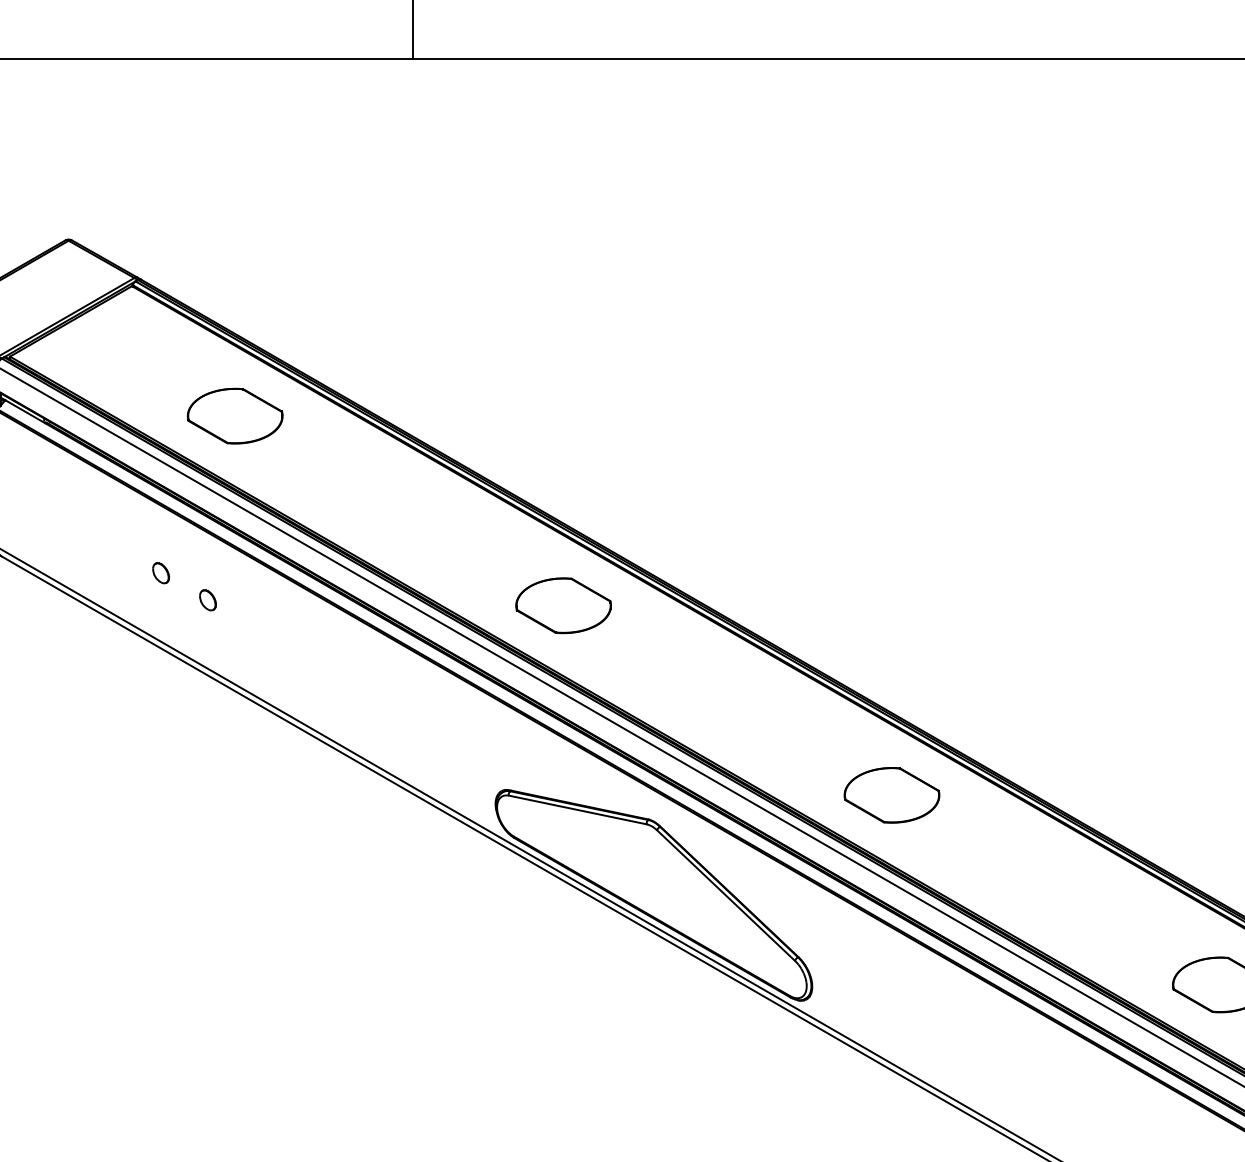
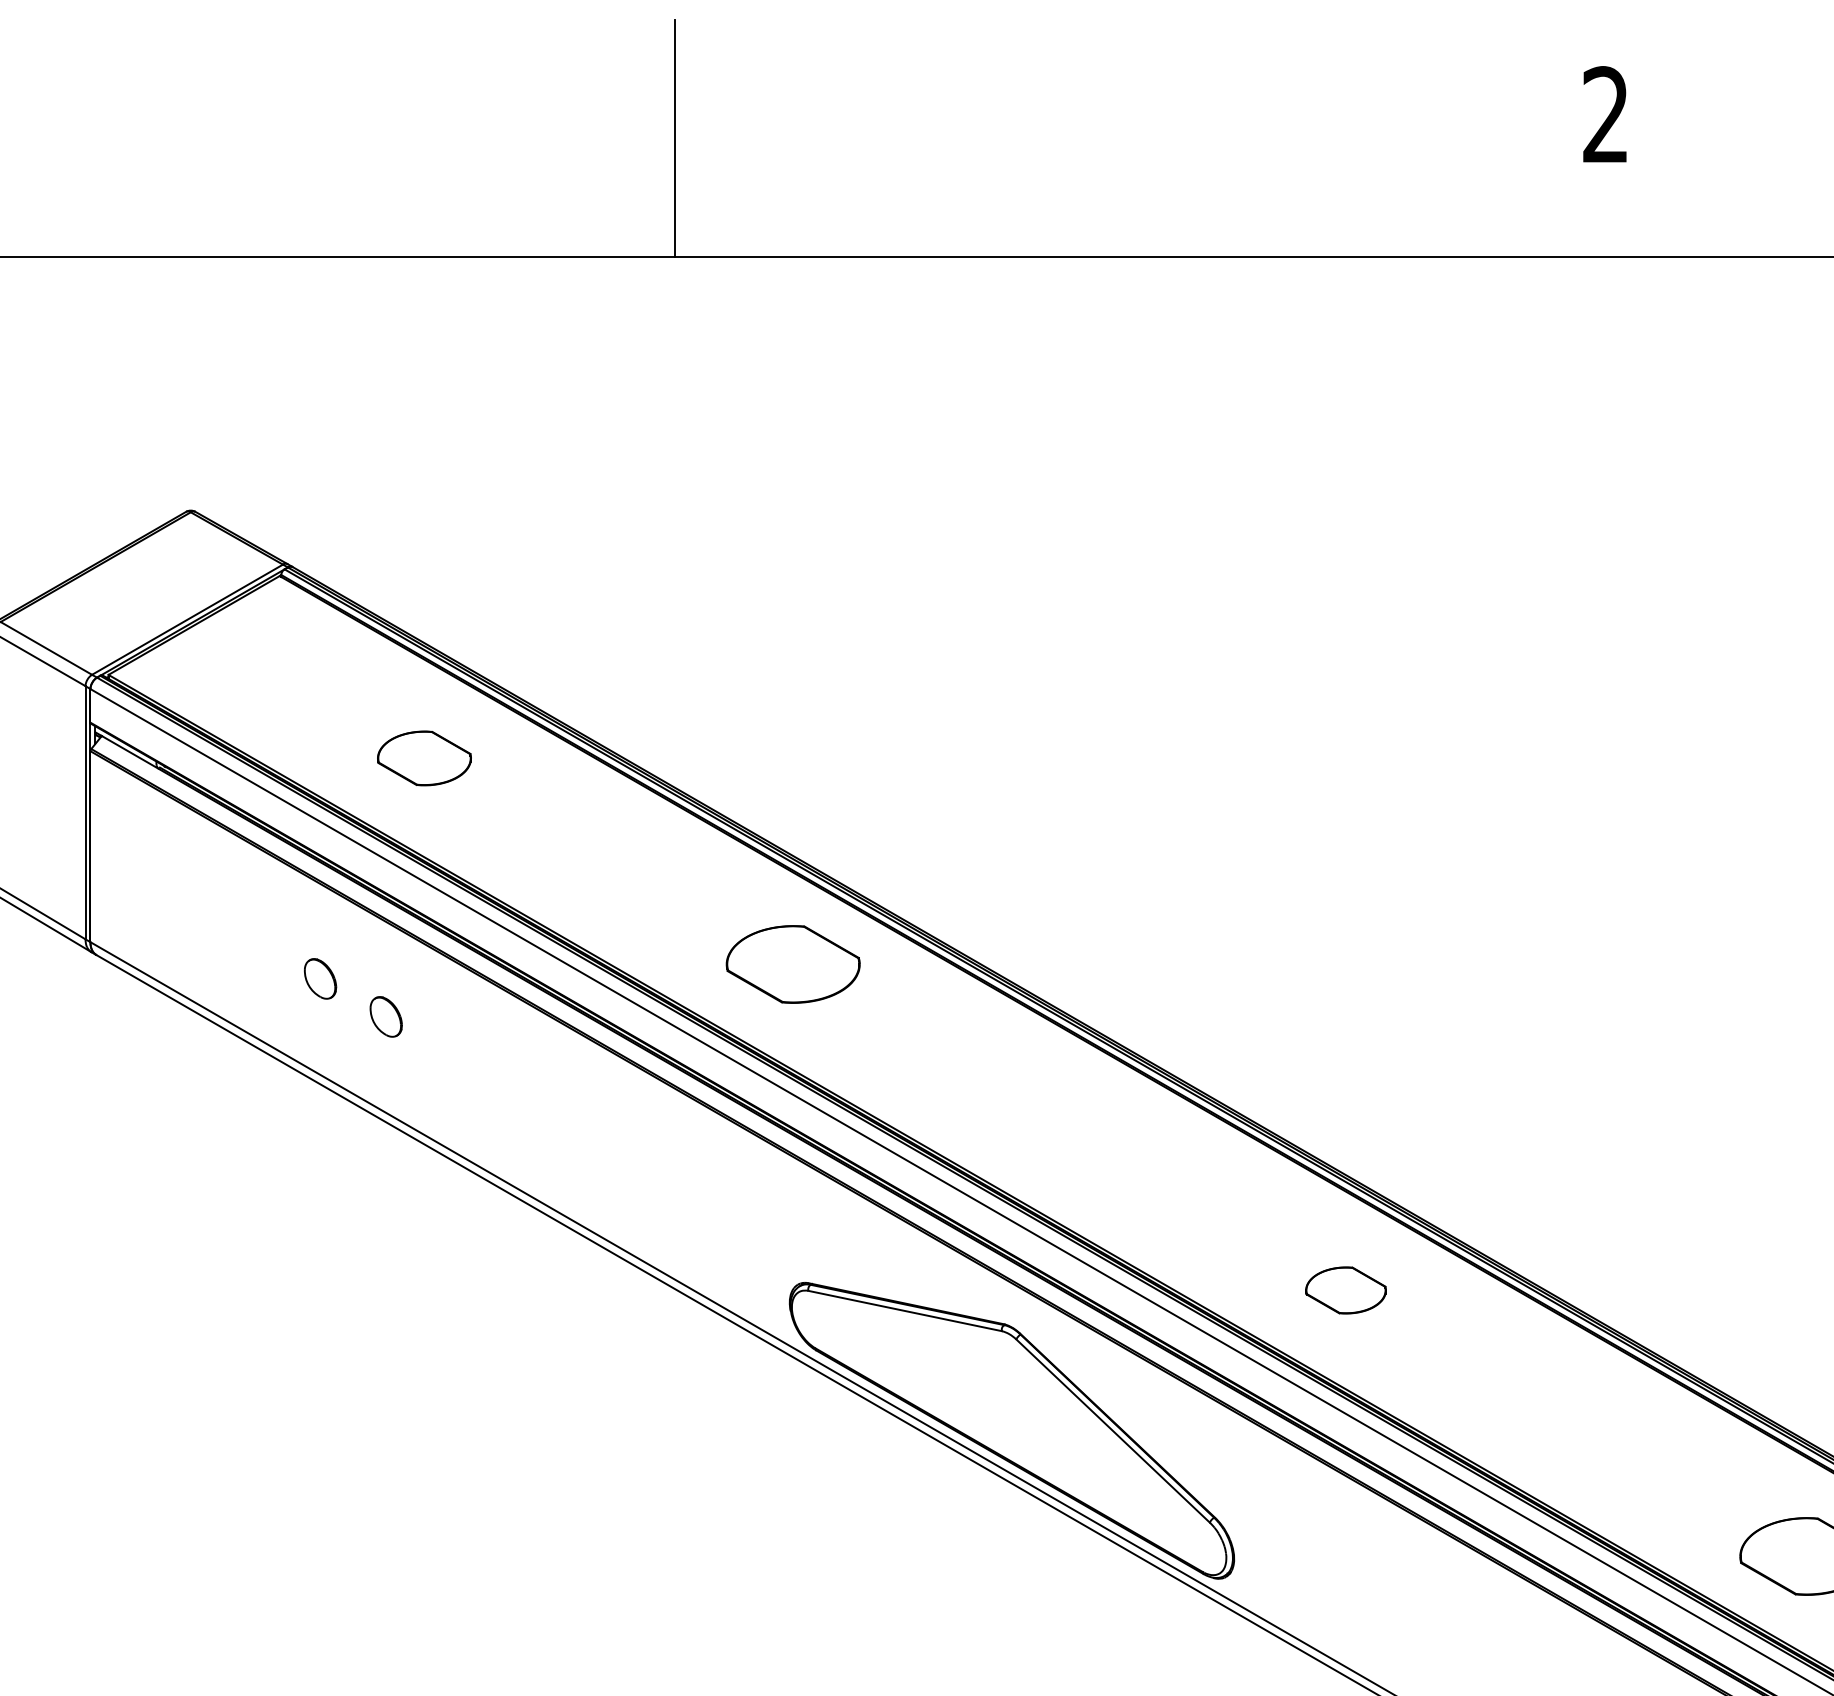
part: (235, 416) -> (424, 758), size x0.7
part: (161, 573) -> (320, 978), size x1.4
part: (208, 600) -> (386, 1016), size x1.4
part: (563, 605) -> (792, 964), moved
part: (891, 795) -> (1345, 1290), size x0.6

